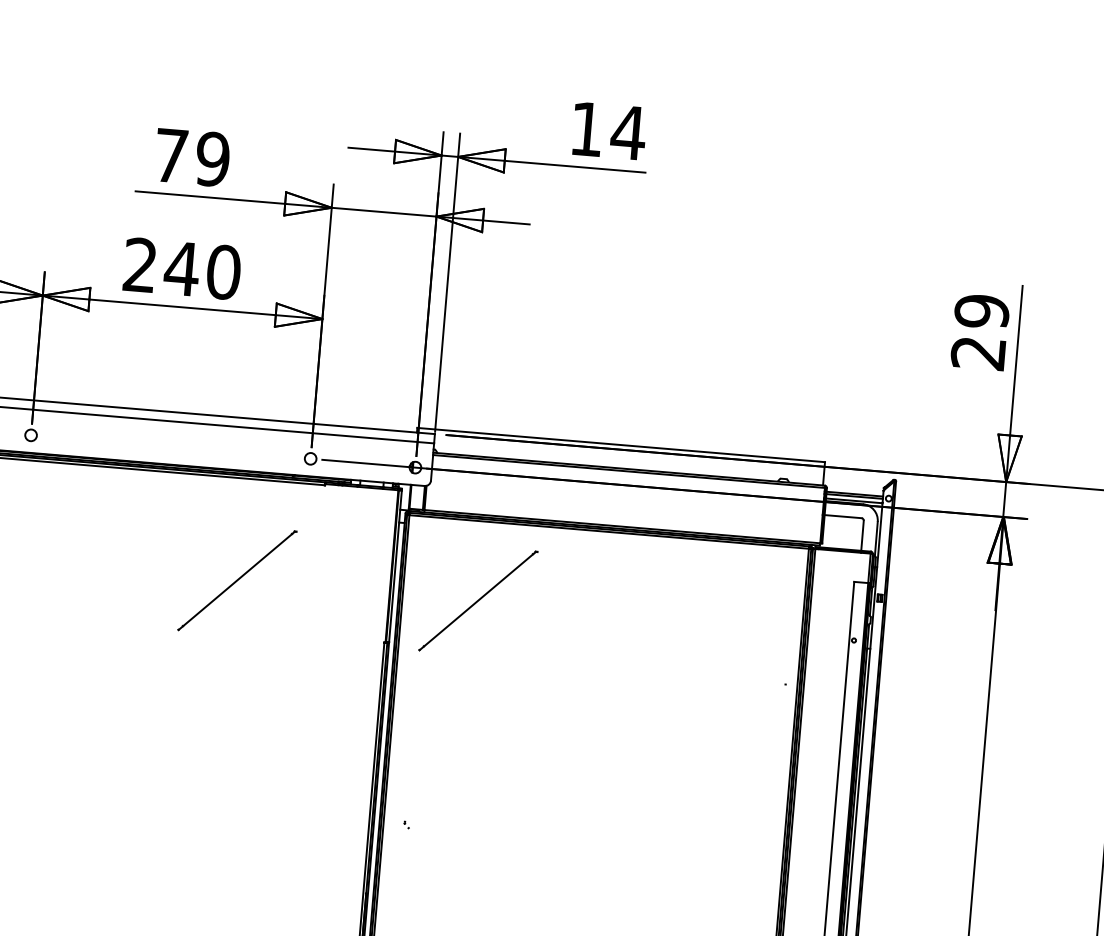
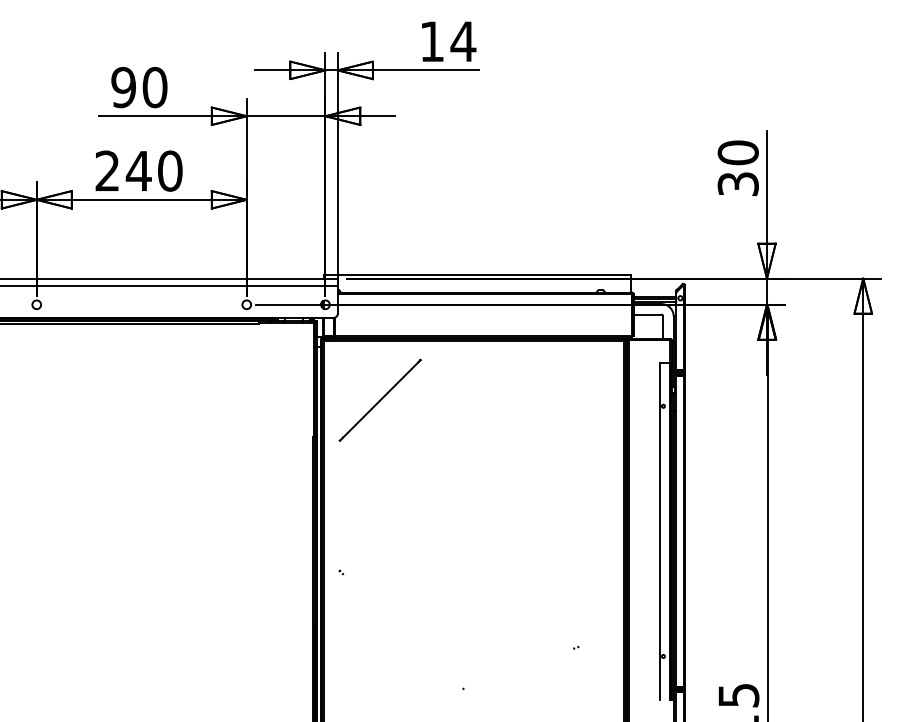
text: (192, 157) -> (139, 87), 79 -> 90
text: (979, 332) -> (737, 168), 29 -> 30
line: (235, 579) -> (198, 399), removed

